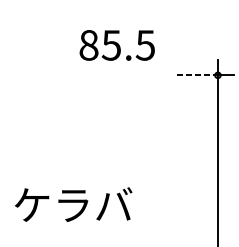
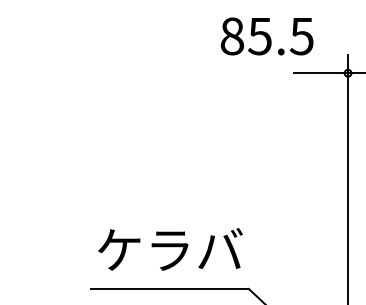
text: (116, 45) -> (266, 36), moved
line: (196, 75) -> (321, 73), dashed -> solid
text: (73, 204) -> (170, 249), moved

